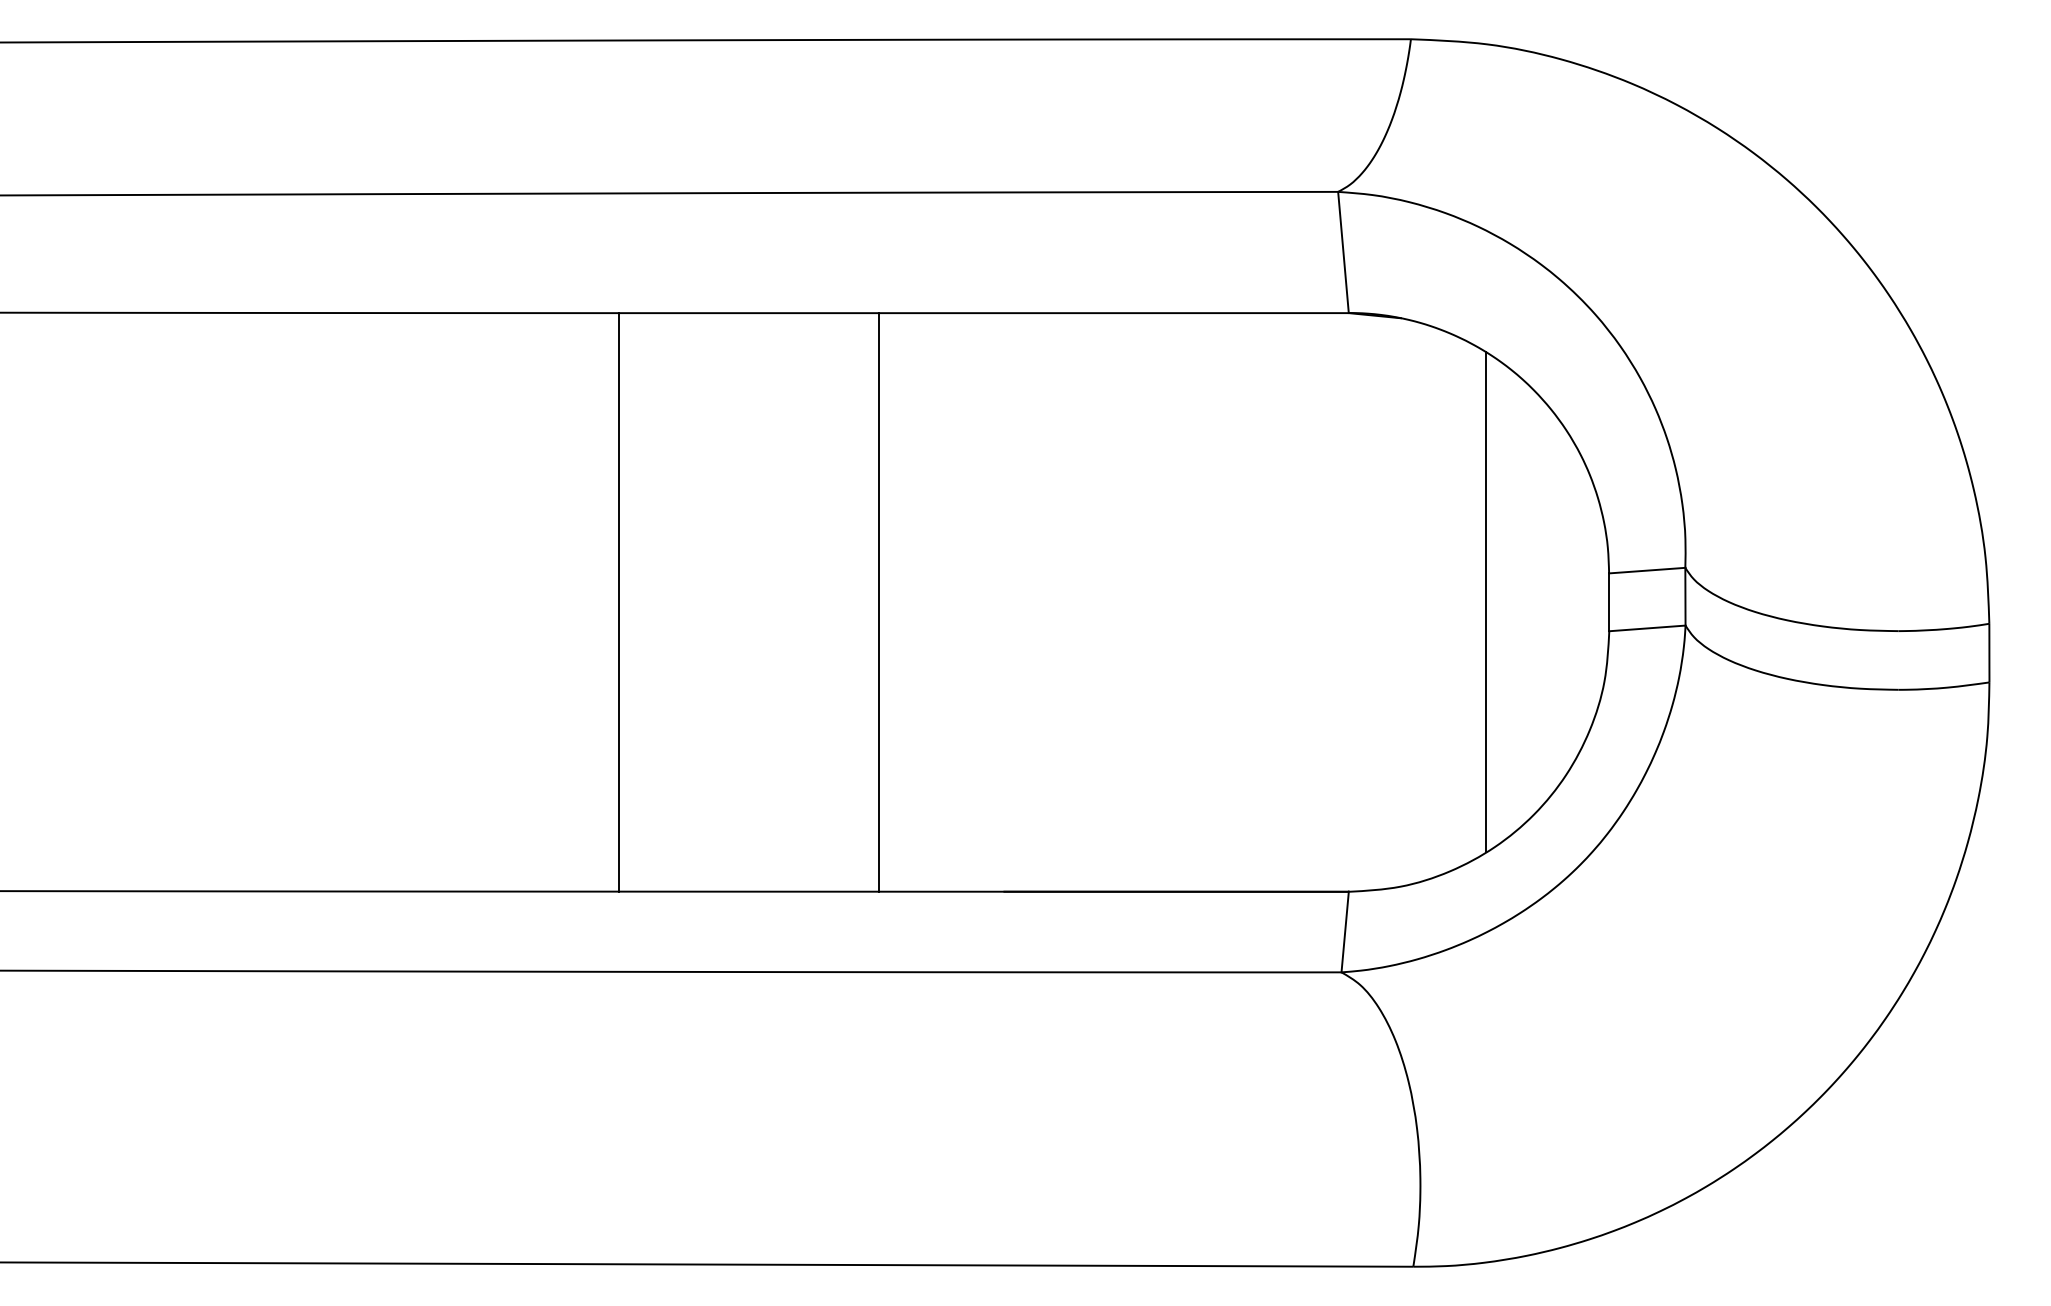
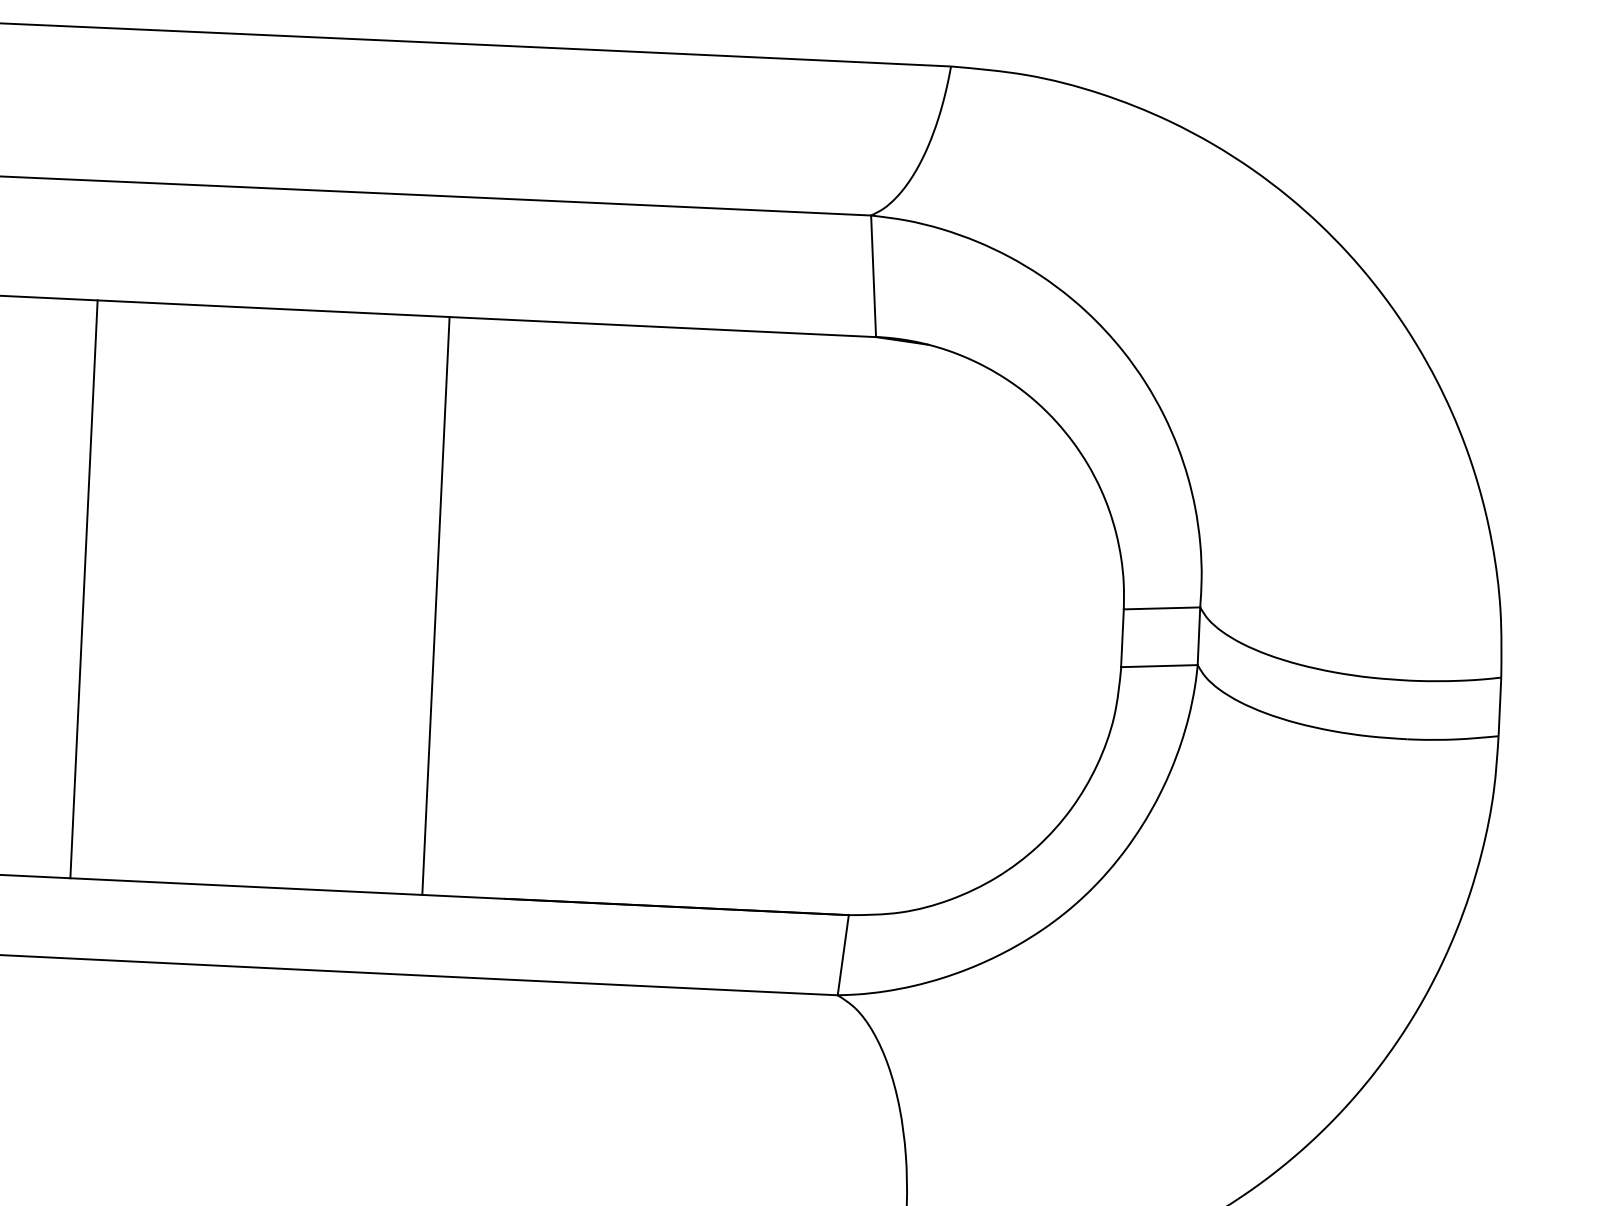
line: (1486, 601) -> (1000, 631), removed
line: (618, 602) -> (83, 589), moved
line: (878, 602) -> (435, 606), moved

